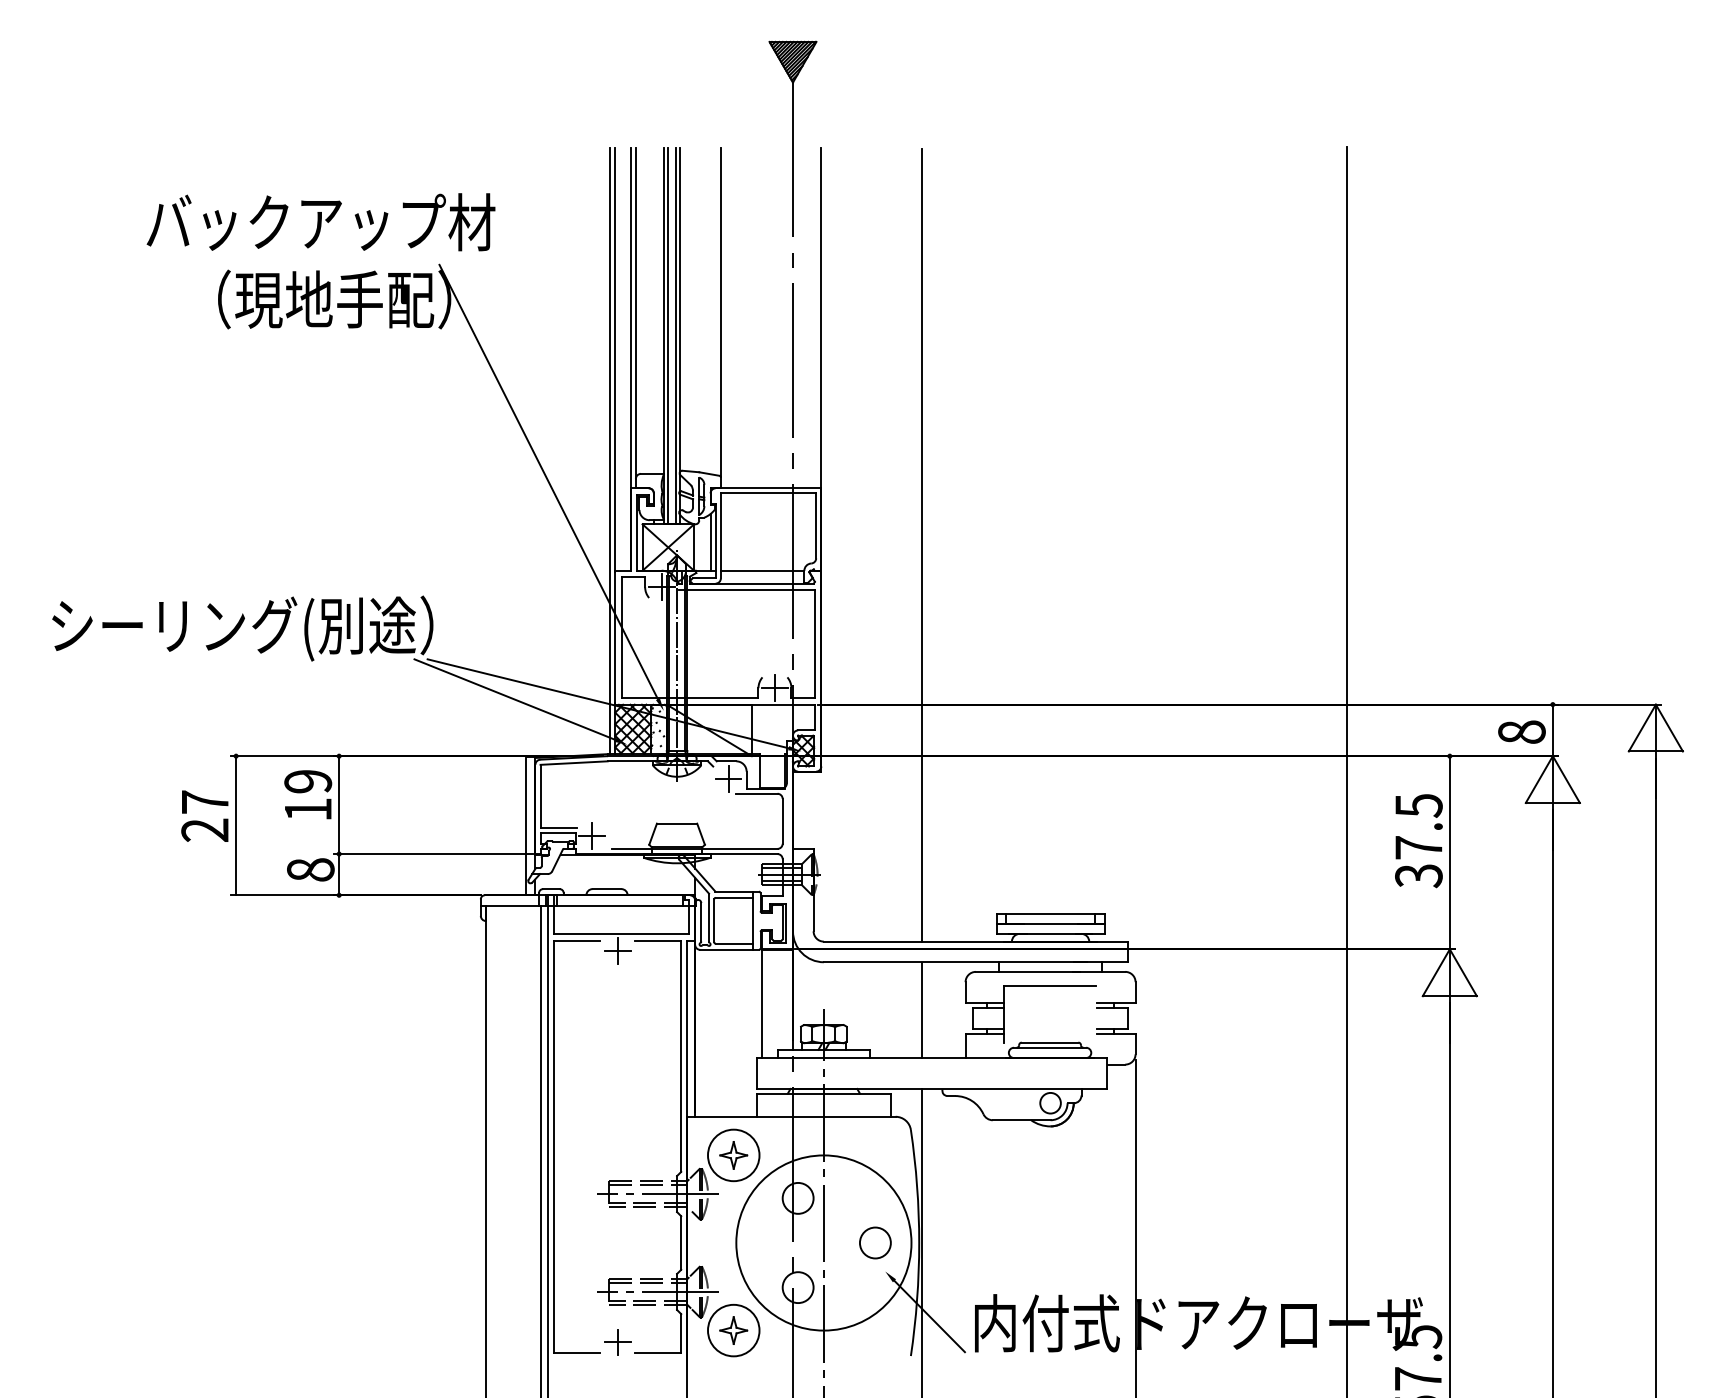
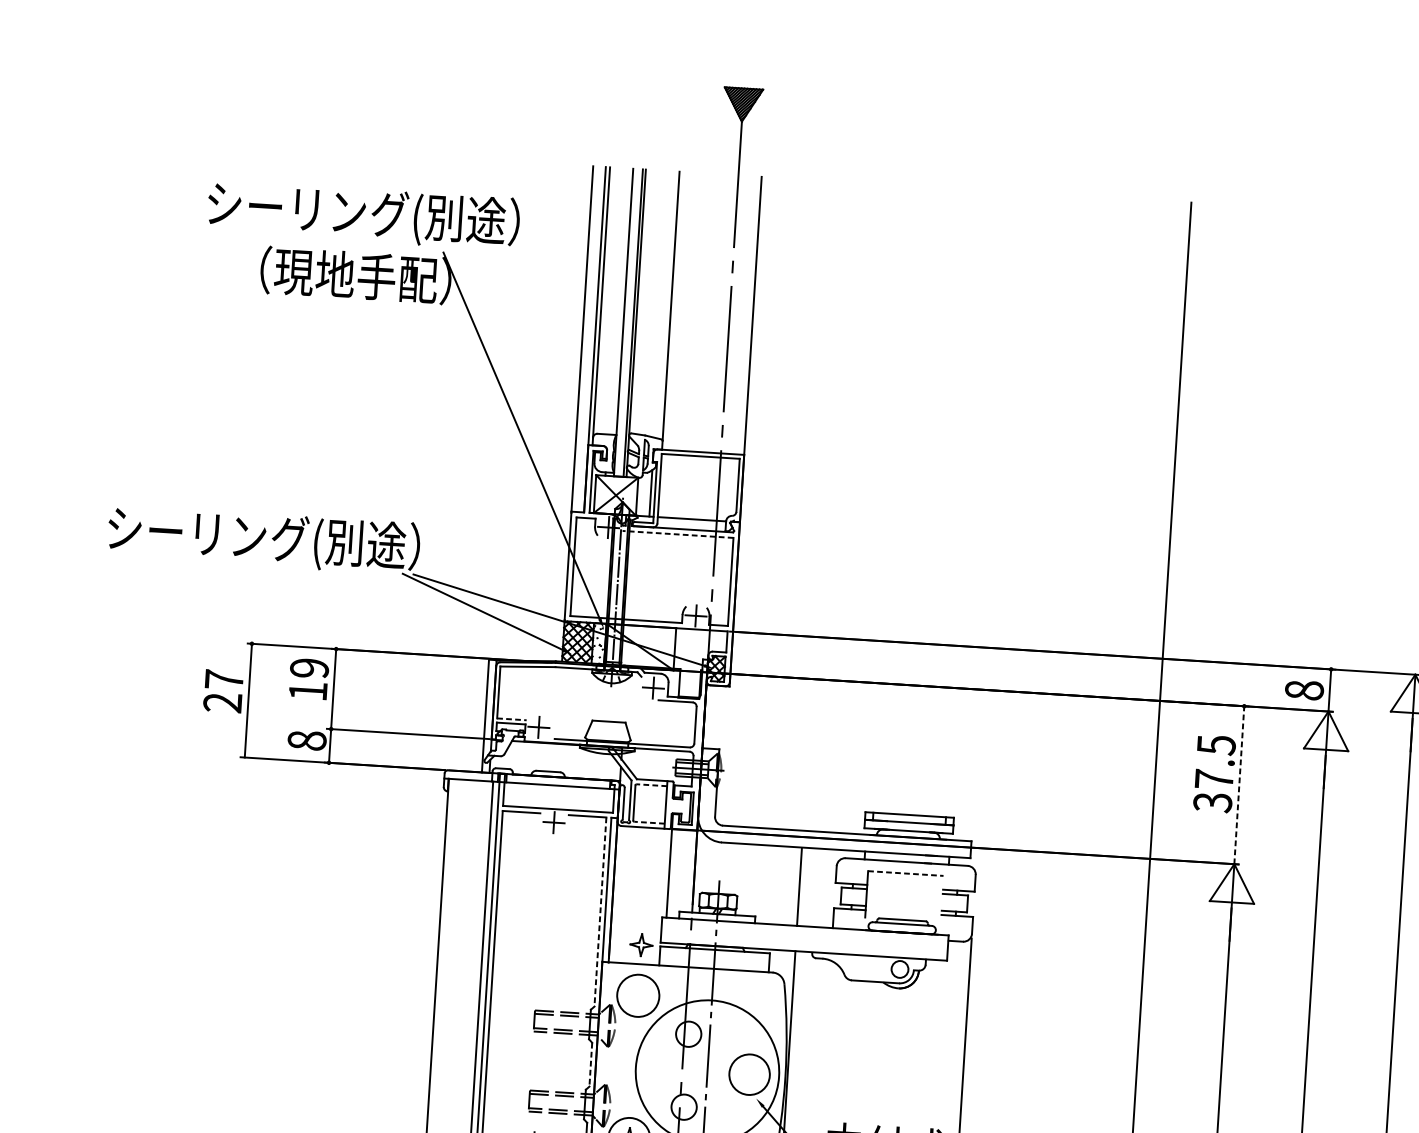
text: (337, 225) -> (362, 215), バックアップ材 -> シーリング(別途）
line: (667, 336) -> (626, 322), removed
line: (610, 450) -> (573, 413), removed
line: (921, 545) -> (823, 506), removed
line: (746, 590) -> (677, 534), solid -> dashed
line: (559, 828) -> (512, 719), solid -> dashed
line: (1449, 852) -> (1239, 784), solid -> dashed
line: (734, 897) -> (652, 784), solid -> dashed
line: (734, 943) -> (649, 822), solid -> dashed
line: (1050, 985) -> (905, 873), solid -> dashed
line: (681, 1056) -> (600, 912), solid -> dashed
part: (733, 1155) -> (641, 945), moved
line: (657, 1194) -> (573, 1023), removed
circle: (874, 1242) -> (748, 1074), size x1.6
line: (681, 1243) -> (591, 1065), solid -> dashed
line: (657, 1291) -> (568, 1103), removed

